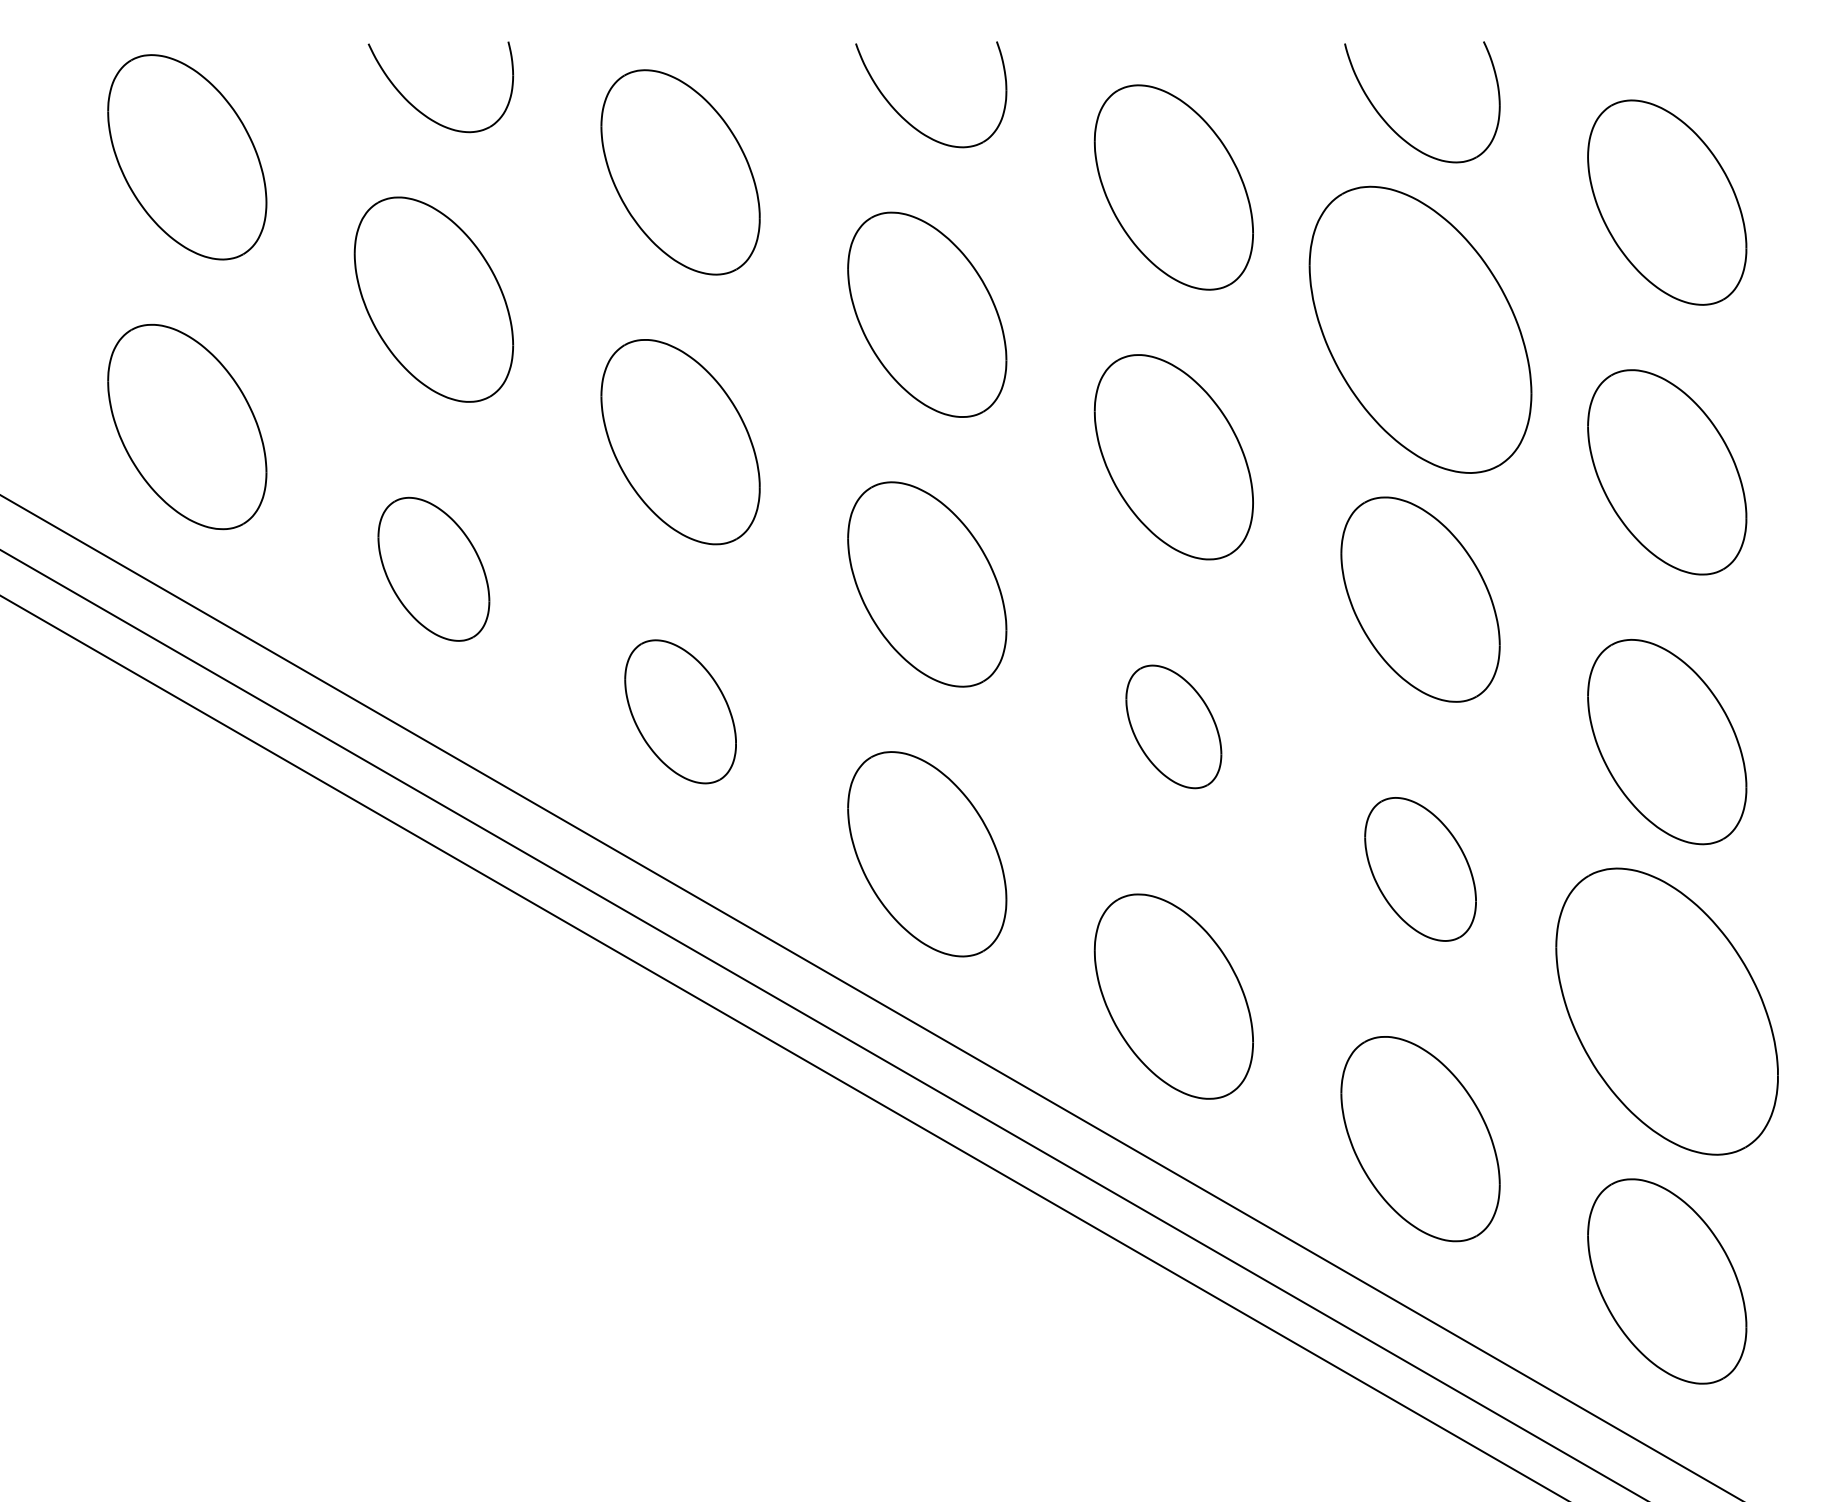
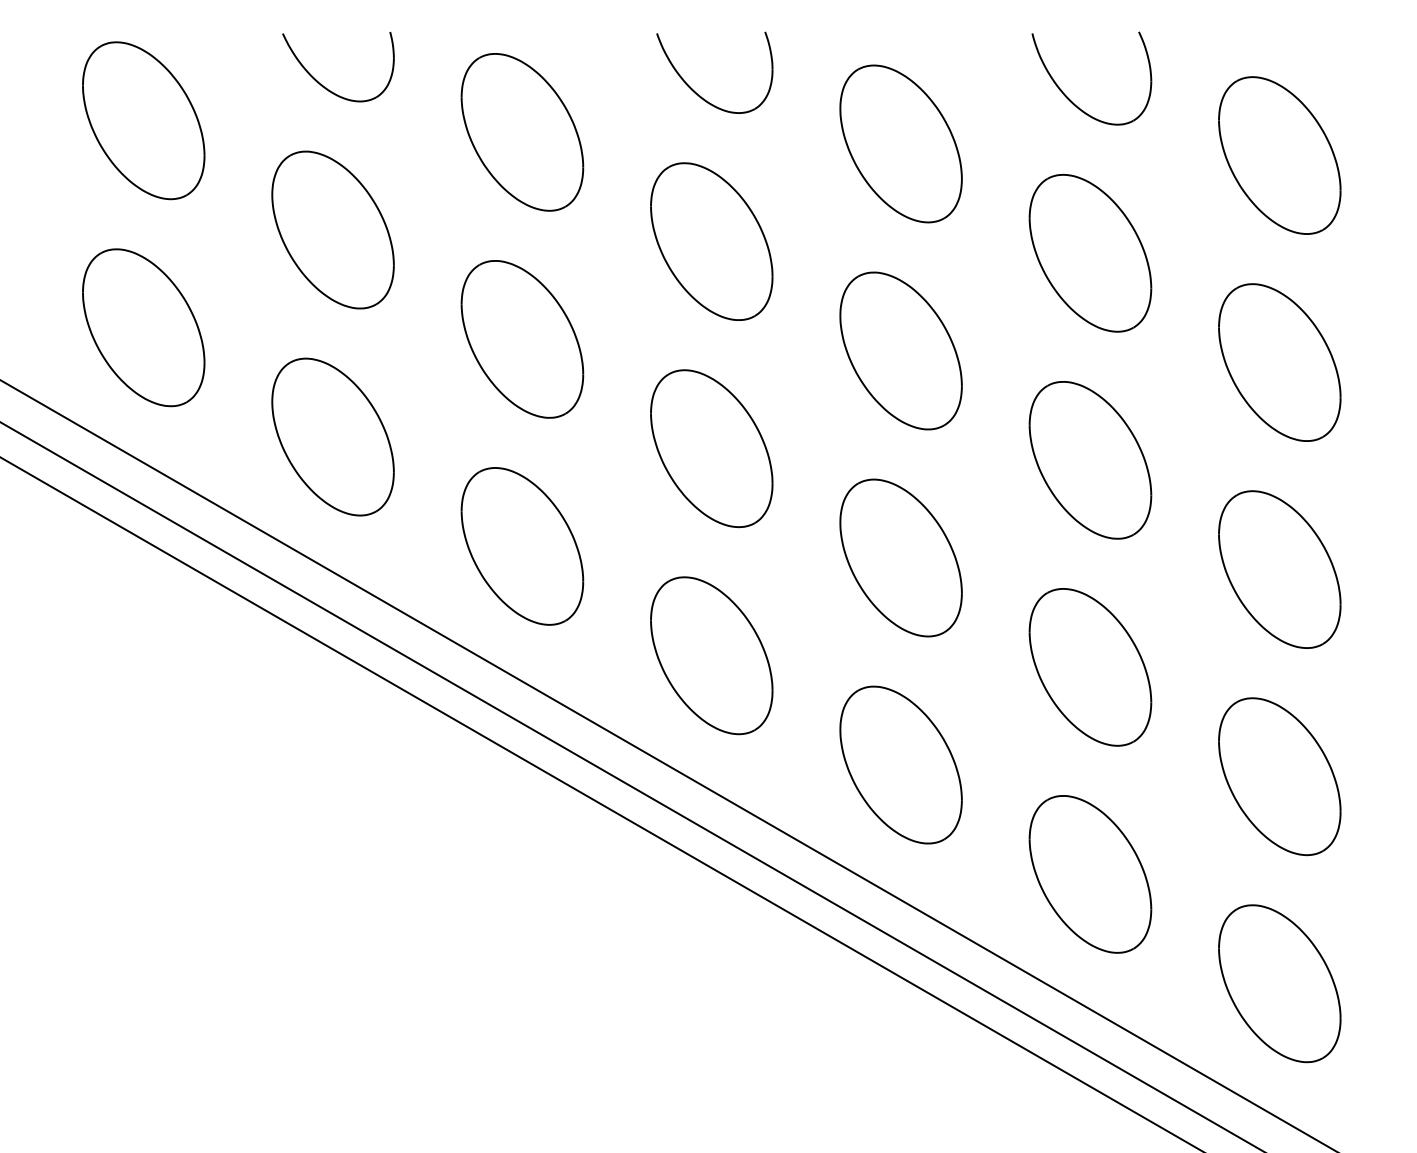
part: (1420, 330) -> (1090, 253), size x0.71
part: (433, 568) -> (332, 436), size x1.43
part: (680, 711) -> (522, 546), size x1.43
part: (1173, 726) -> (900, 557), size x1.67
part: (1420, 869) -> (1090, 667), size x1.43
part: (1666, 1011) -> (1279, 776), size x0.71

